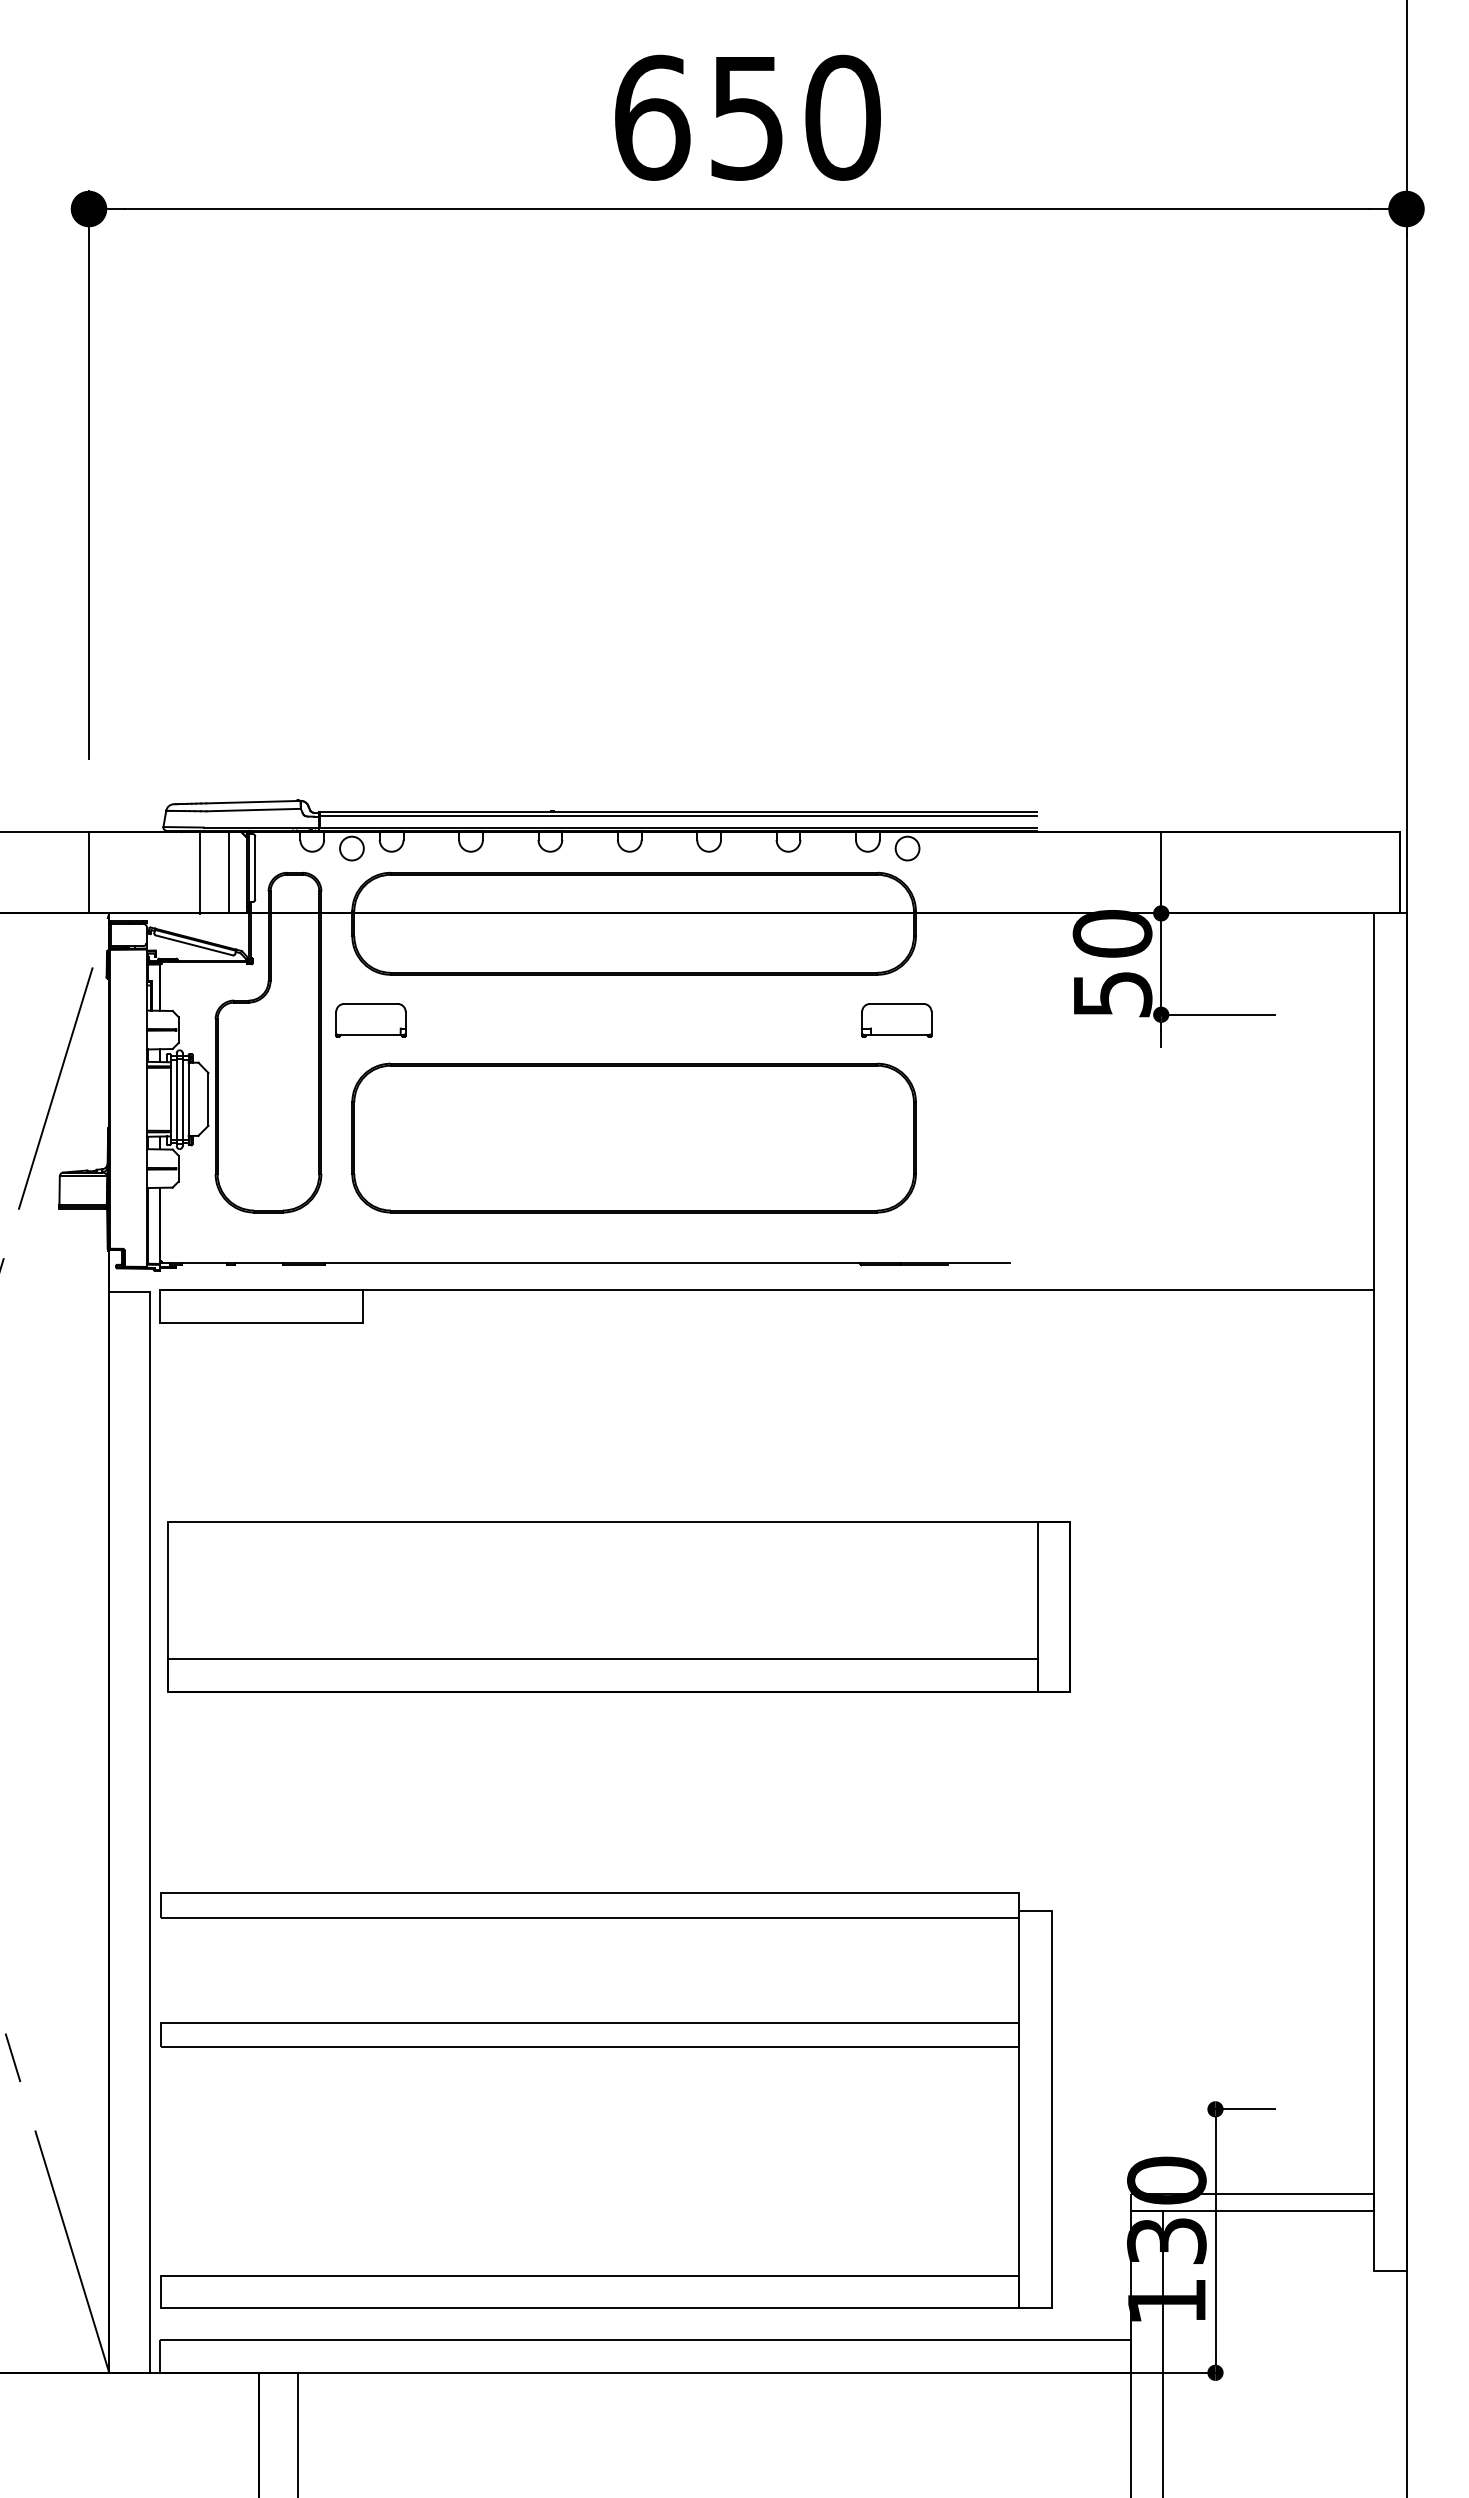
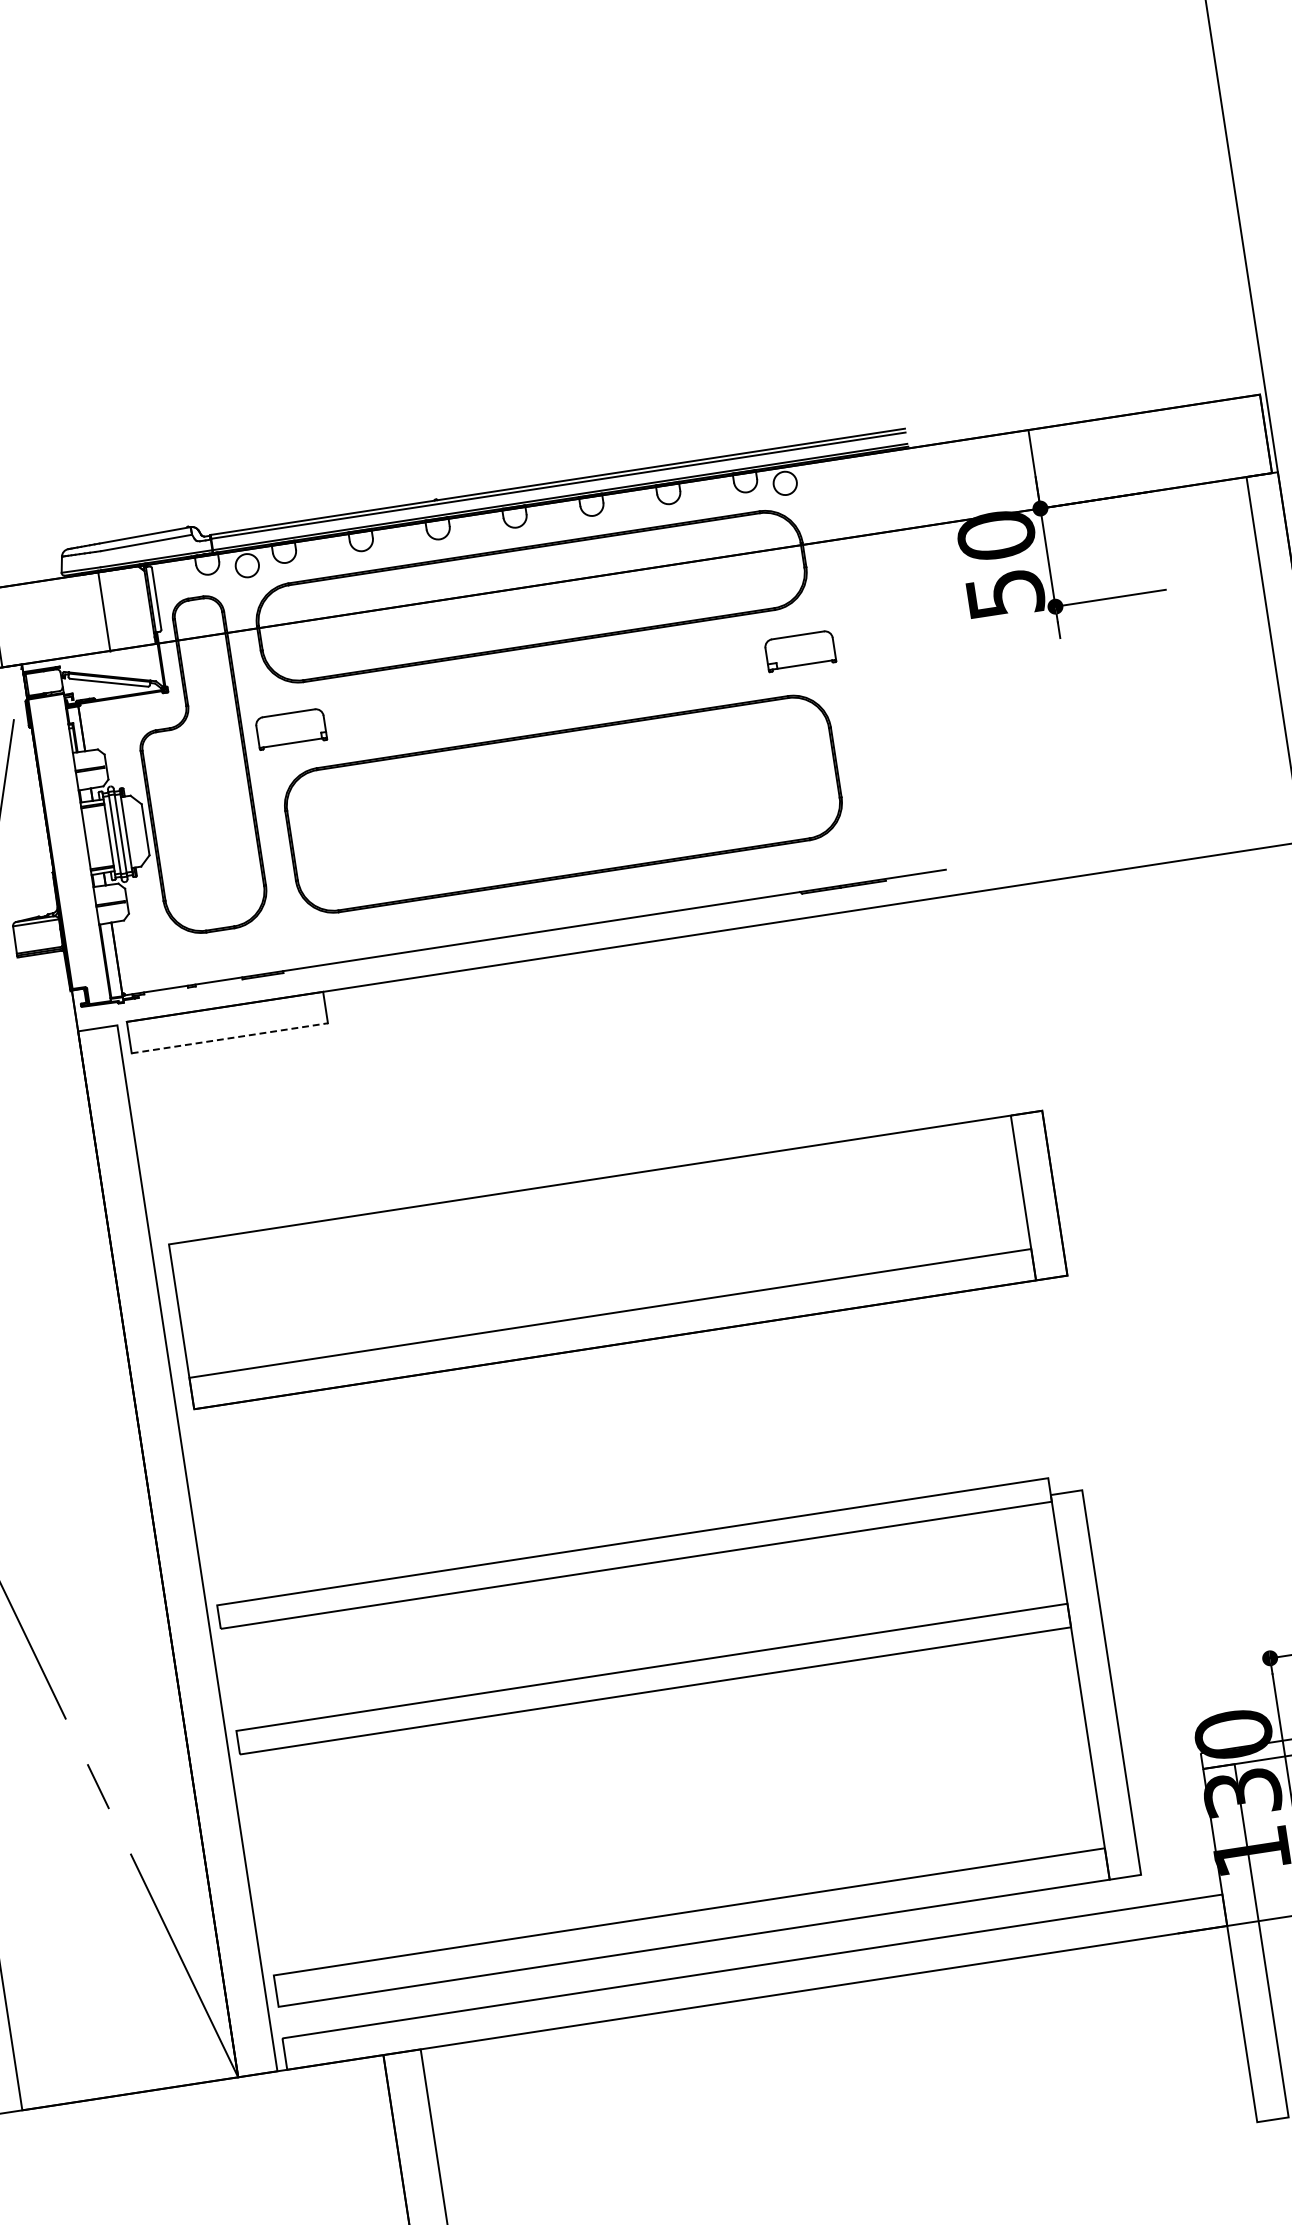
line: (228, 872) -> (131, 607), removed
line: (261, 1322) -> (229, 1037), solid -> dashed

